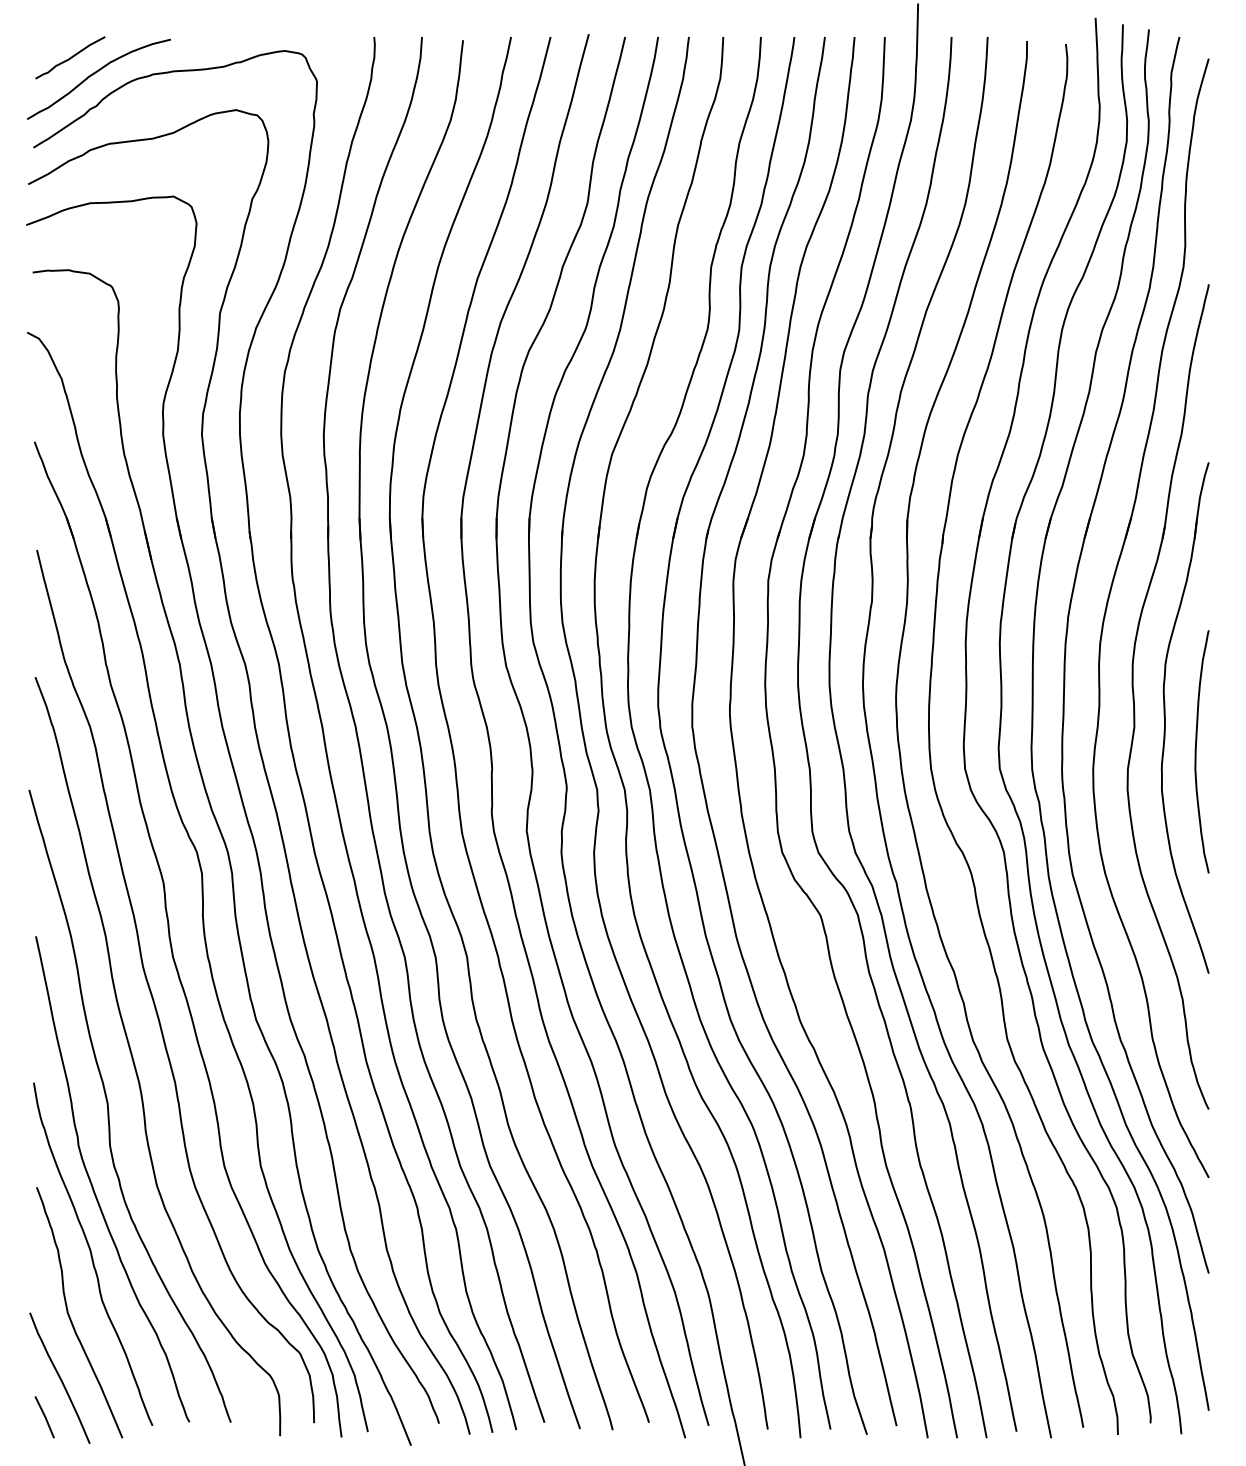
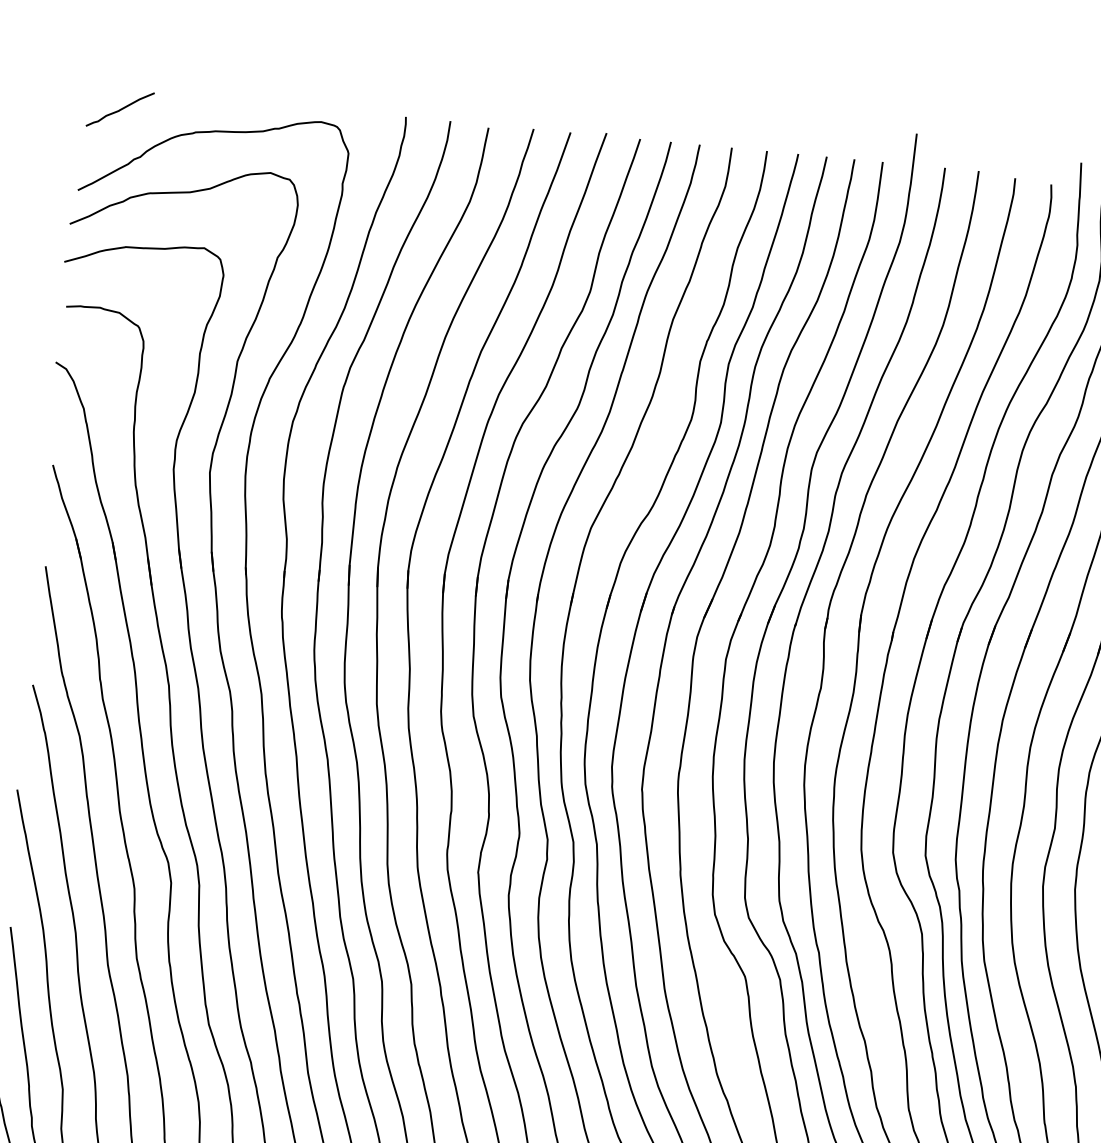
curve: (96, 73) -> (143, 126), removed

